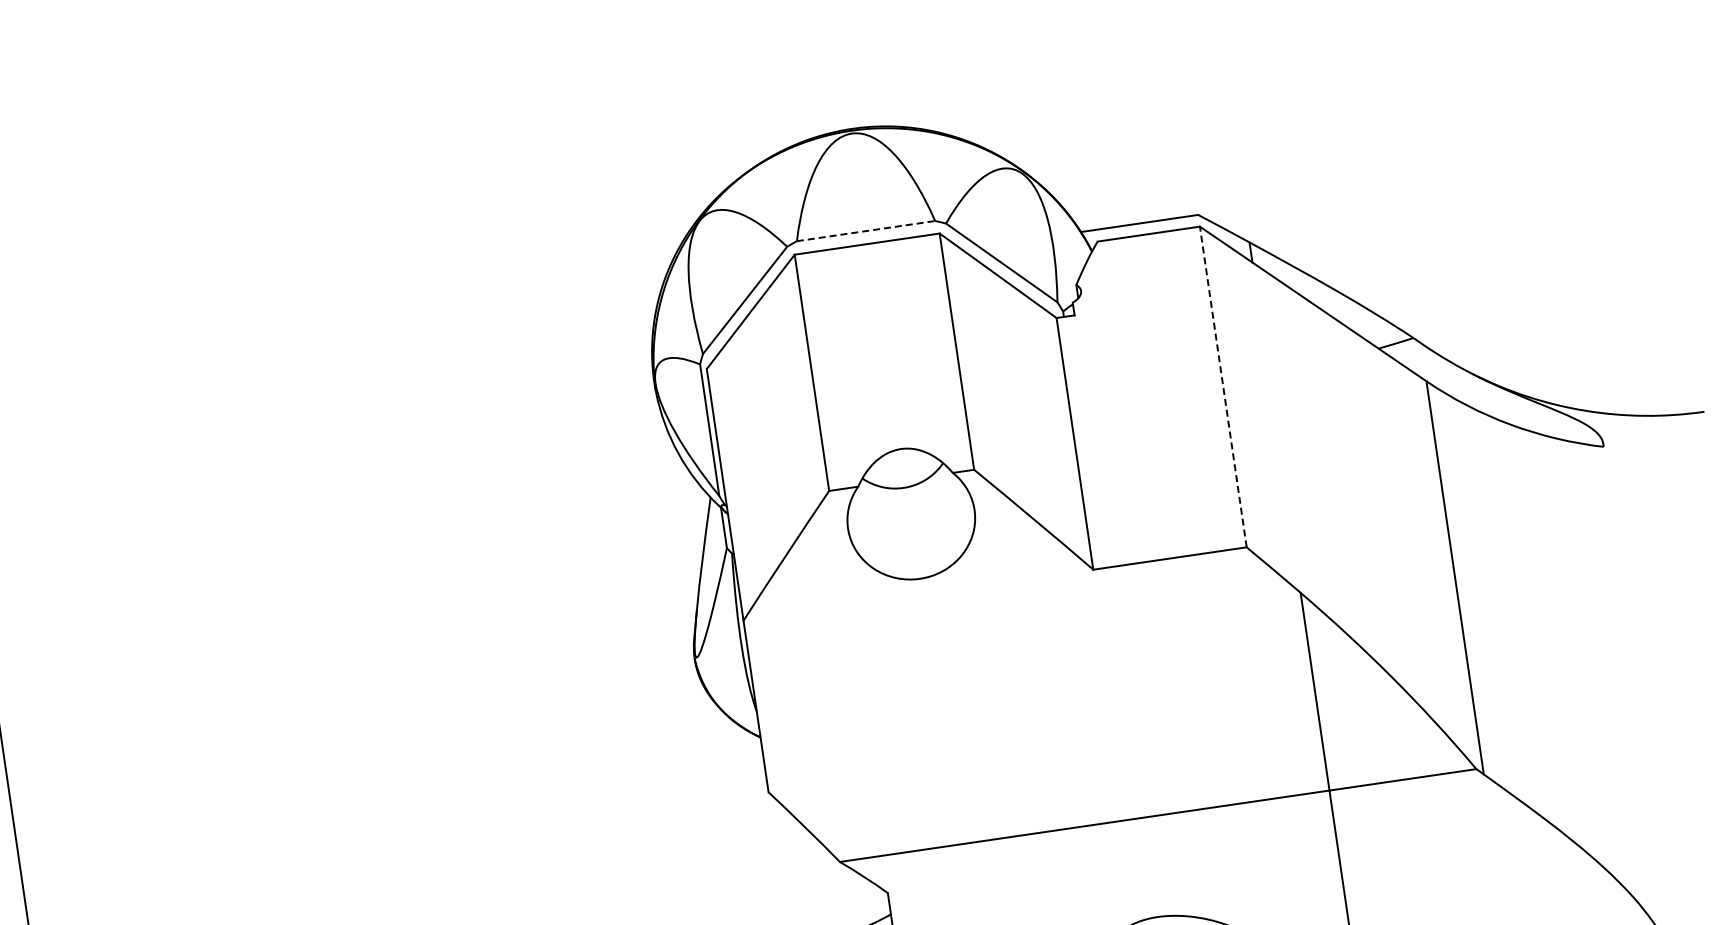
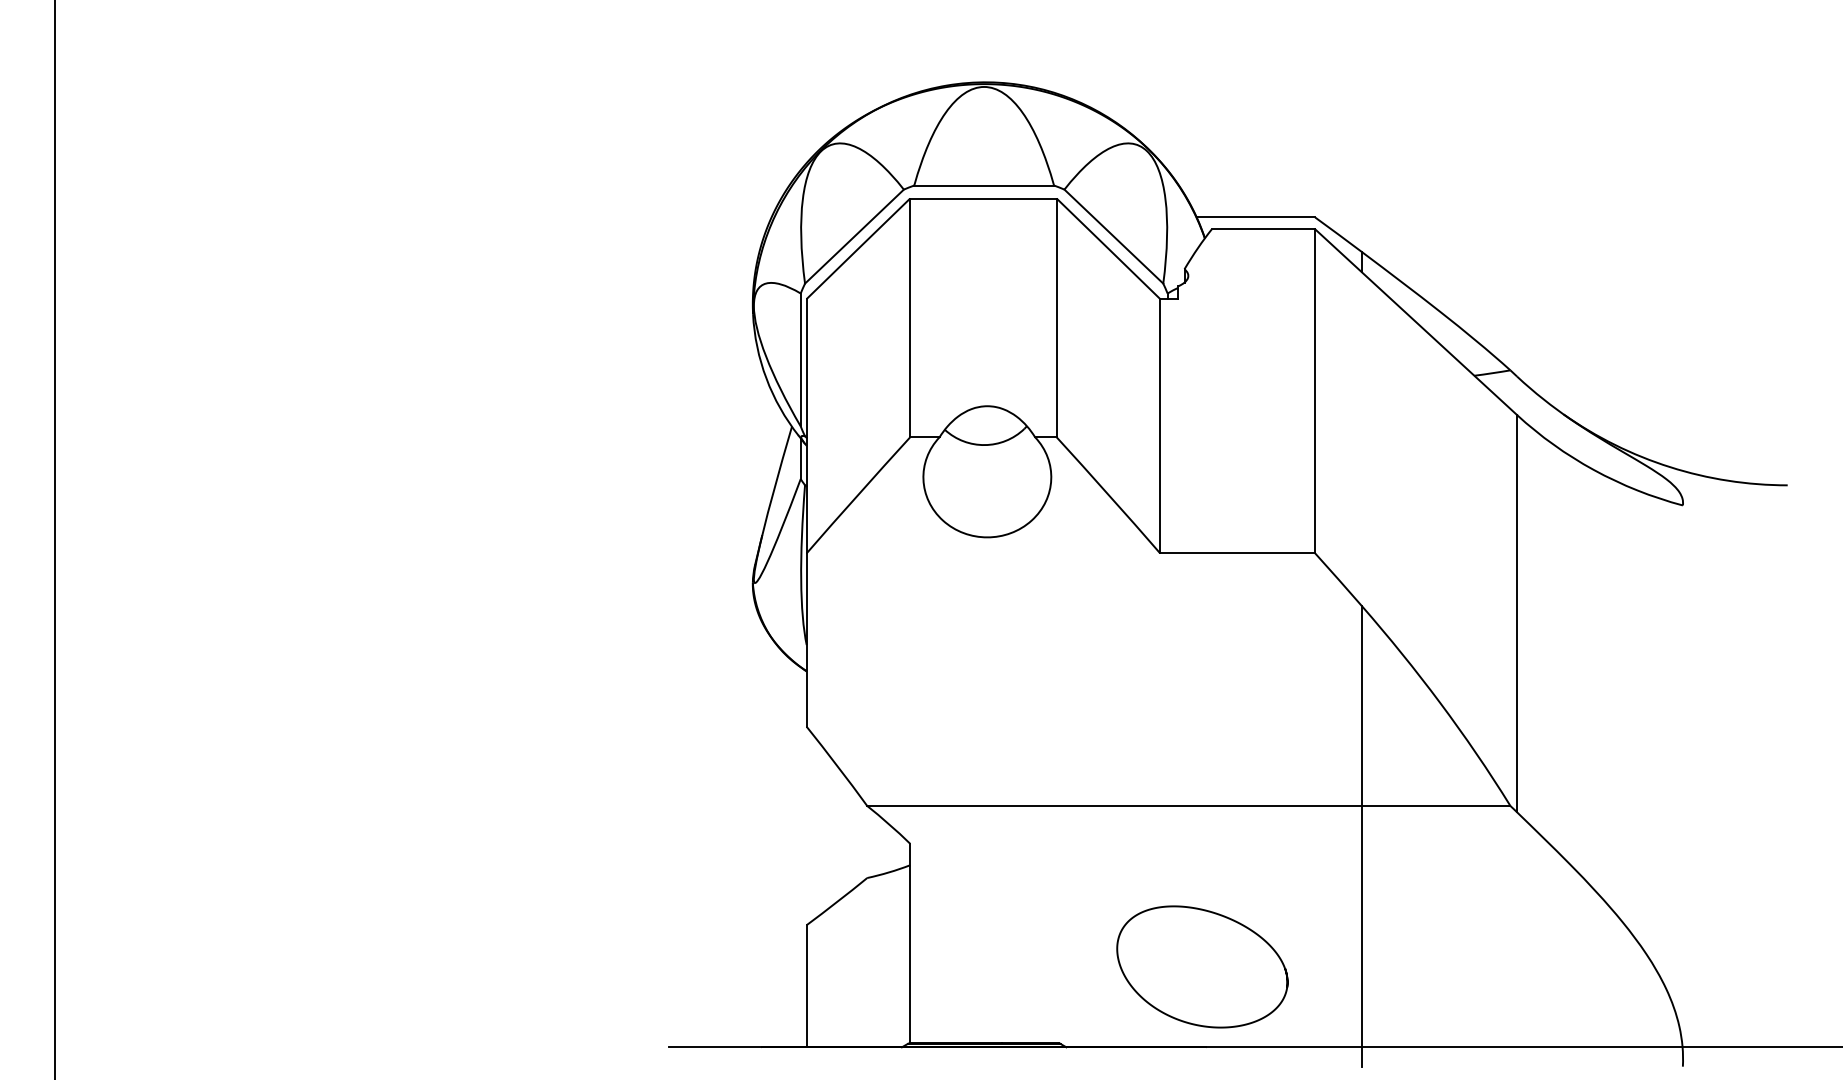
line: (866, 231) -> (984, 185), dashed -> solid
line: (1223, 386) -> (1315, 390), dashed -> solid

